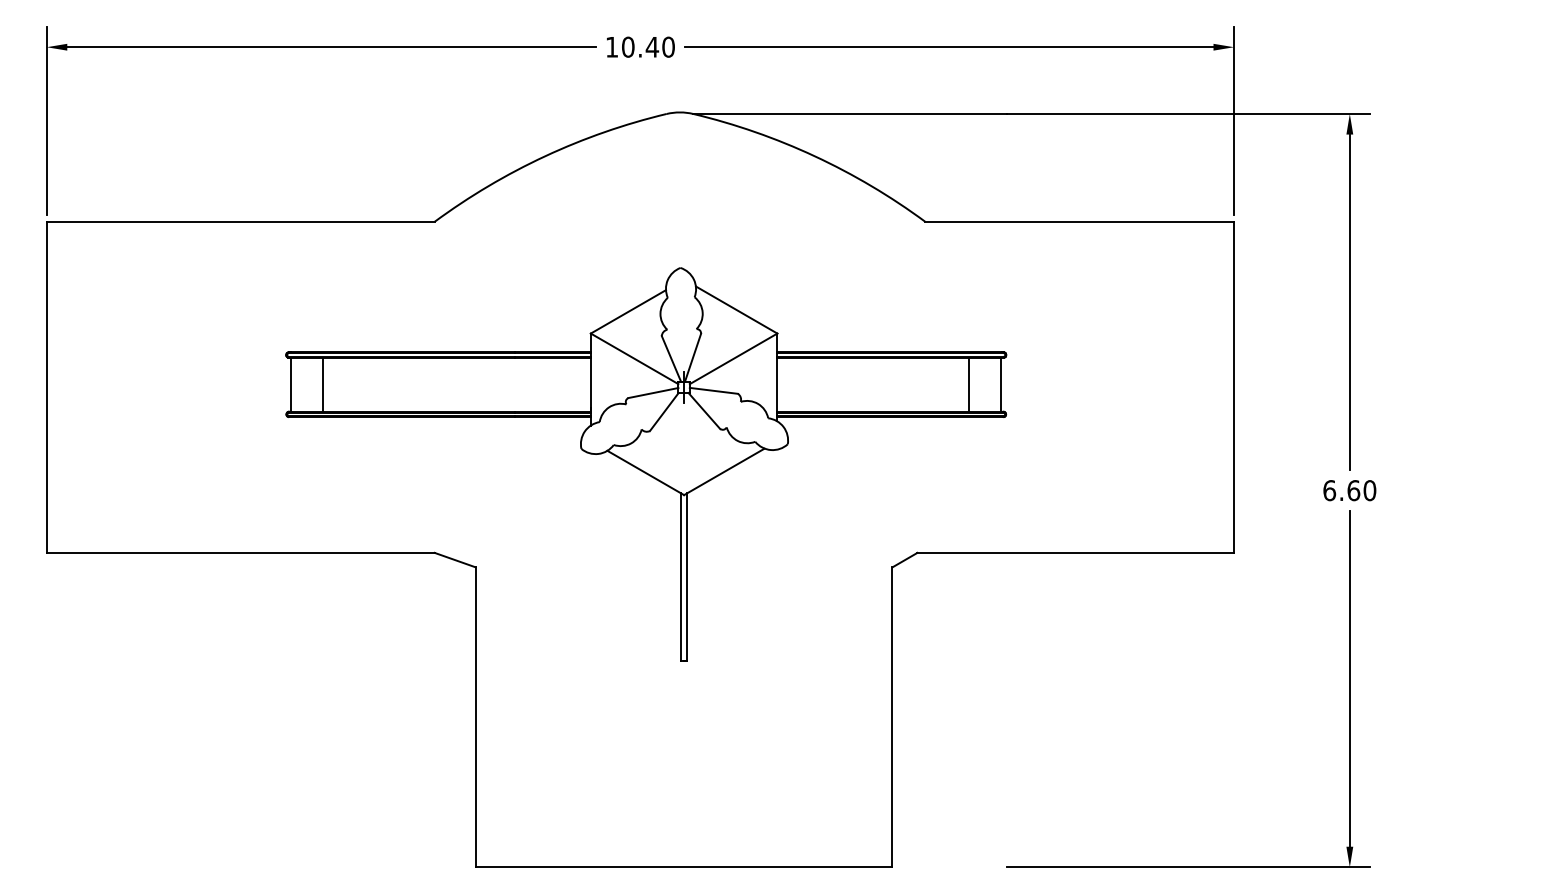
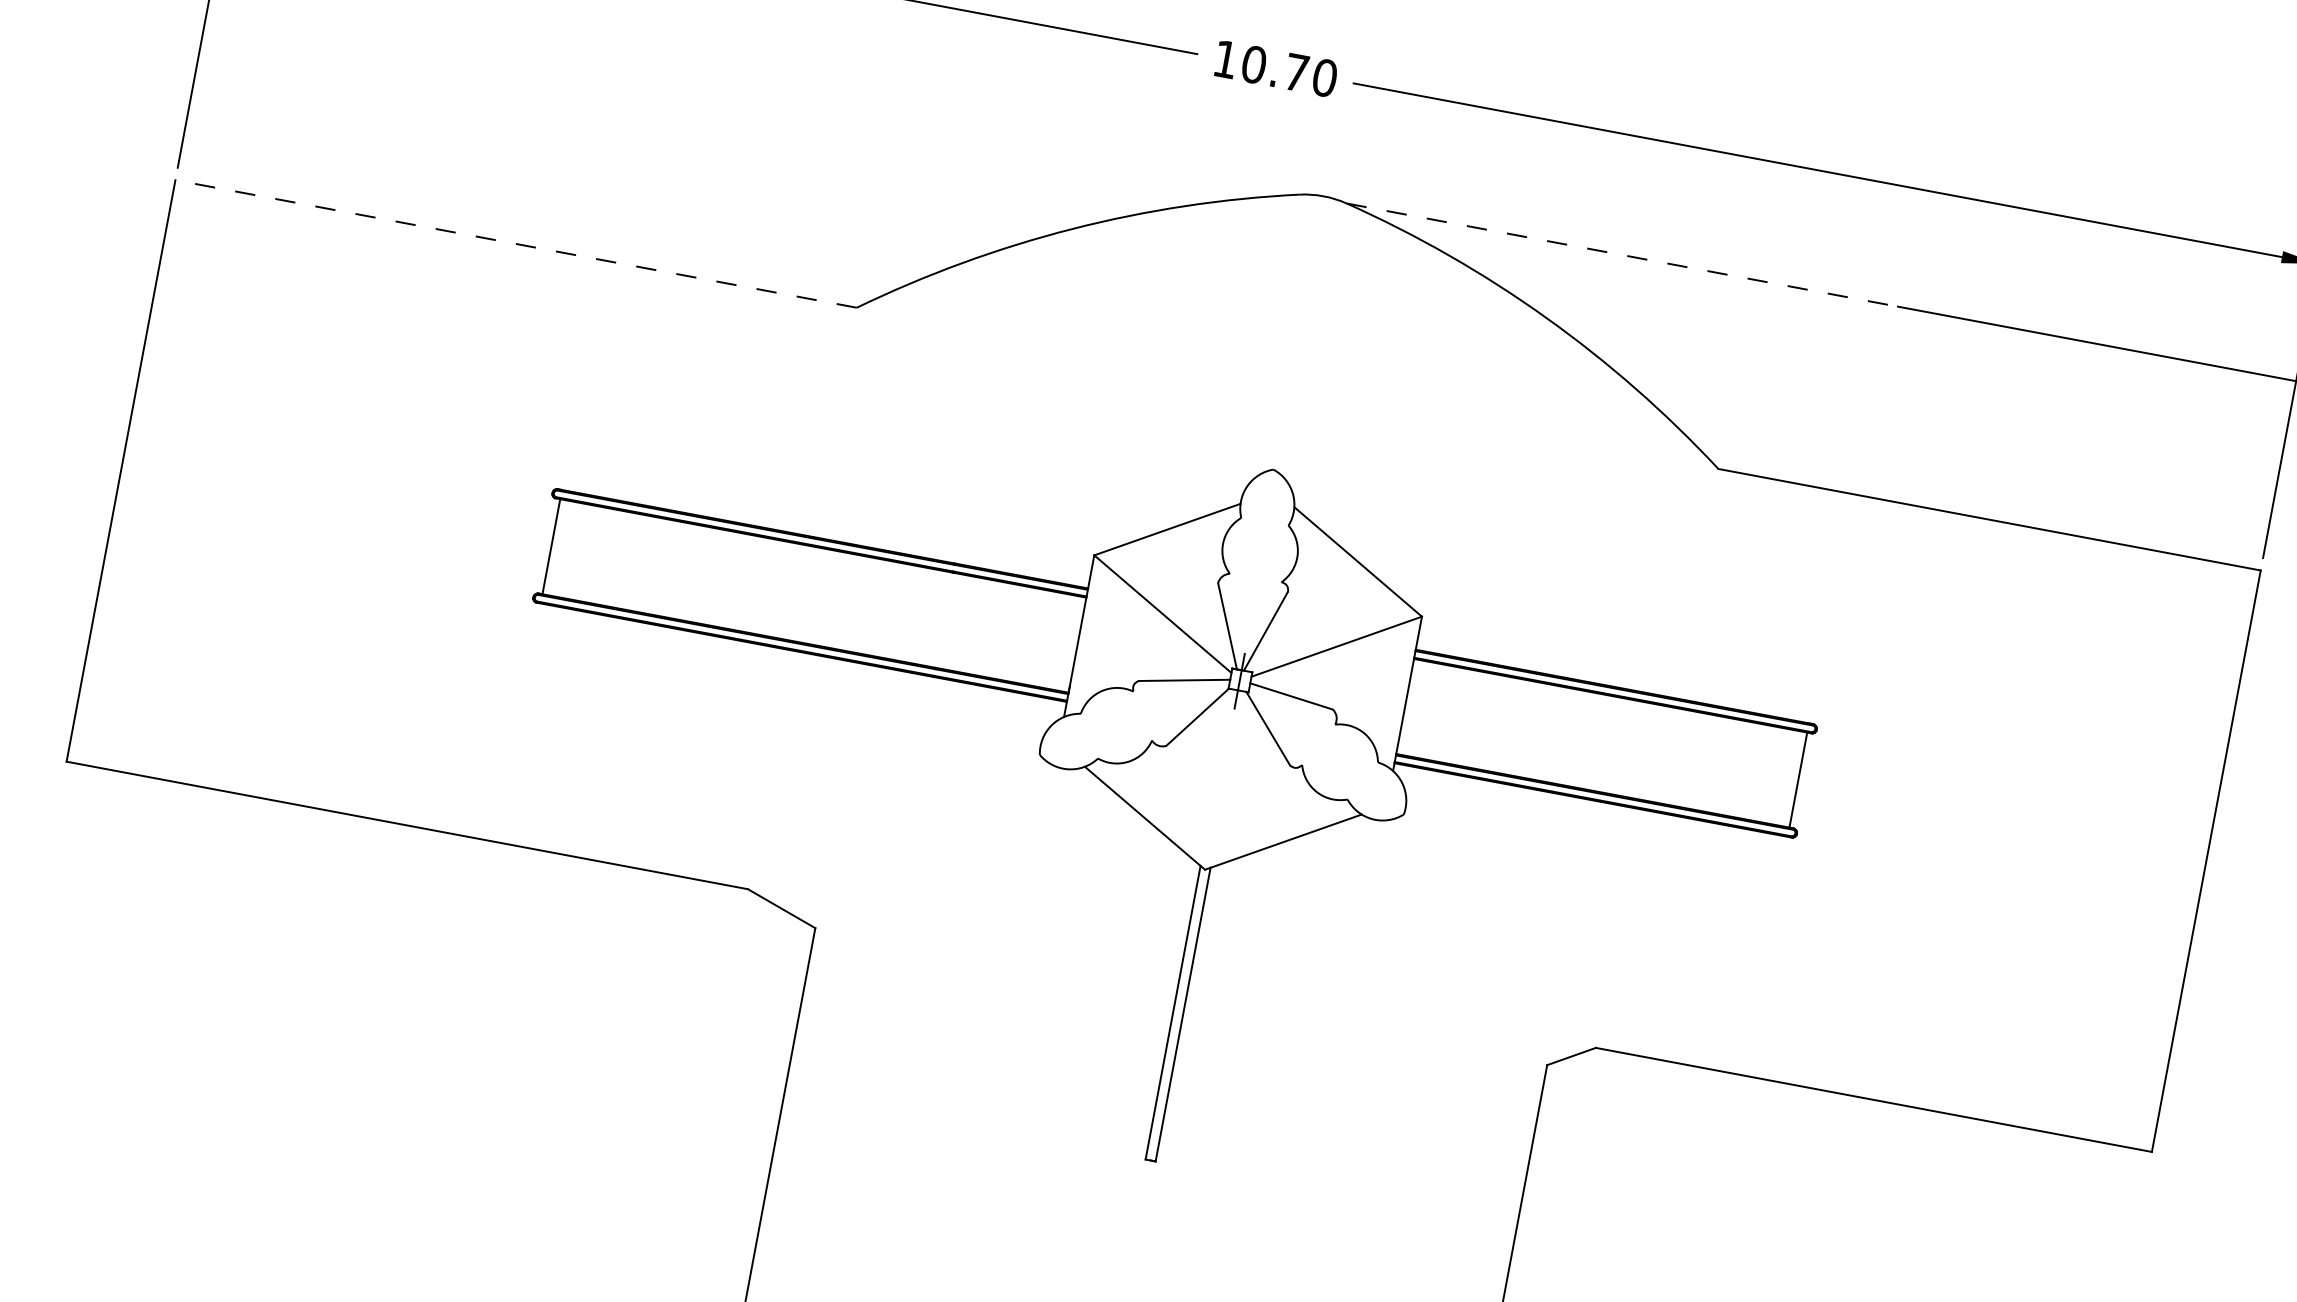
text: (652, 47) -> (1296, 73), 10.40 -> 10.70
line: (850, 114) -> (1622, 255), solid -> dashed
line: (240, 221) -> (515, 243), solid -> dashed
line: (323, 384) -> (608, 556), removed
line: (969, 384) -> (1742, 769), removed

